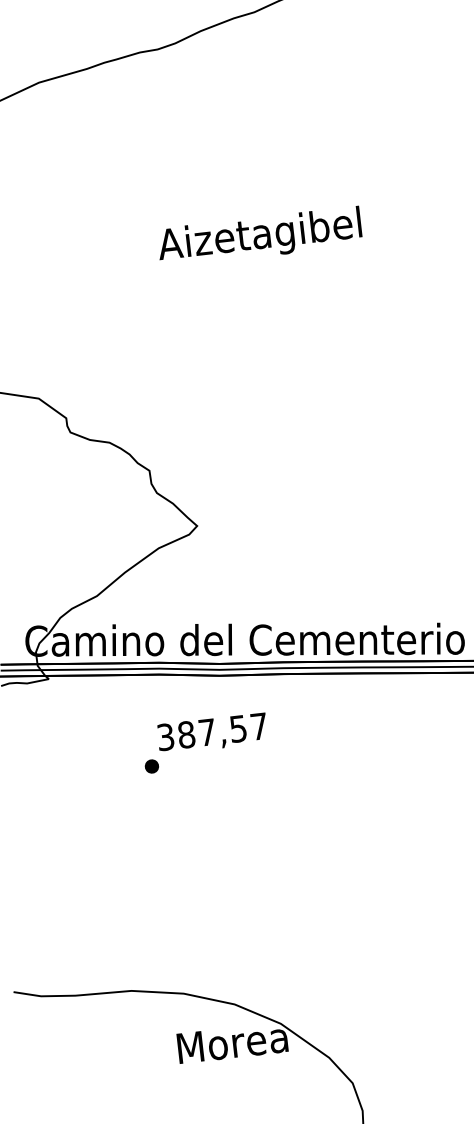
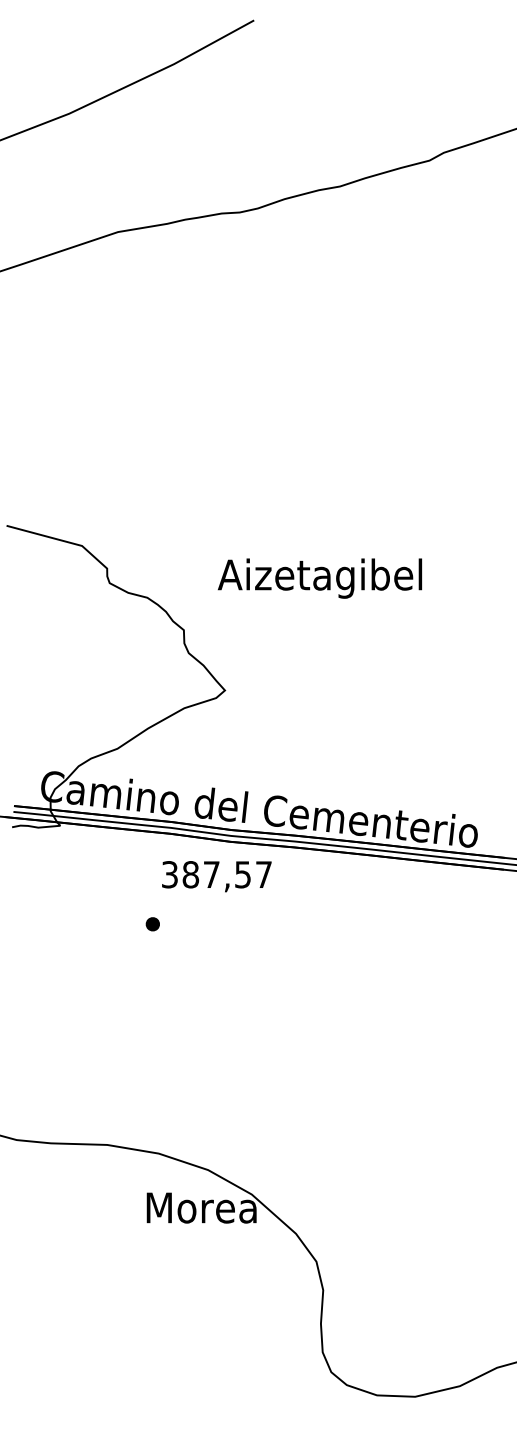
text: (259, 237) -> (319, 578), moved
text: (212, 733) -> (216, 876), moved

